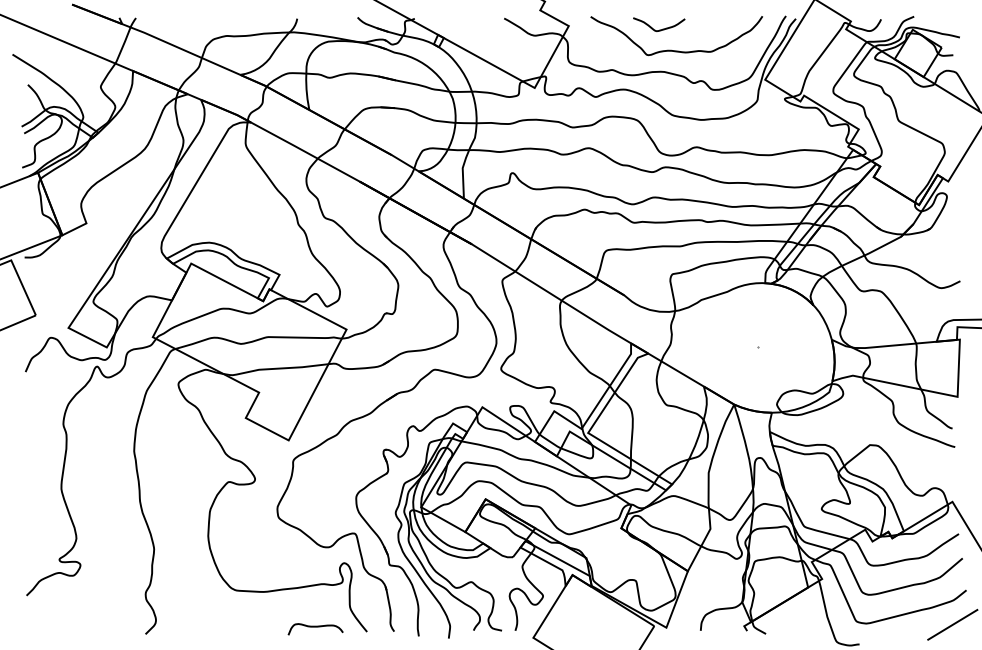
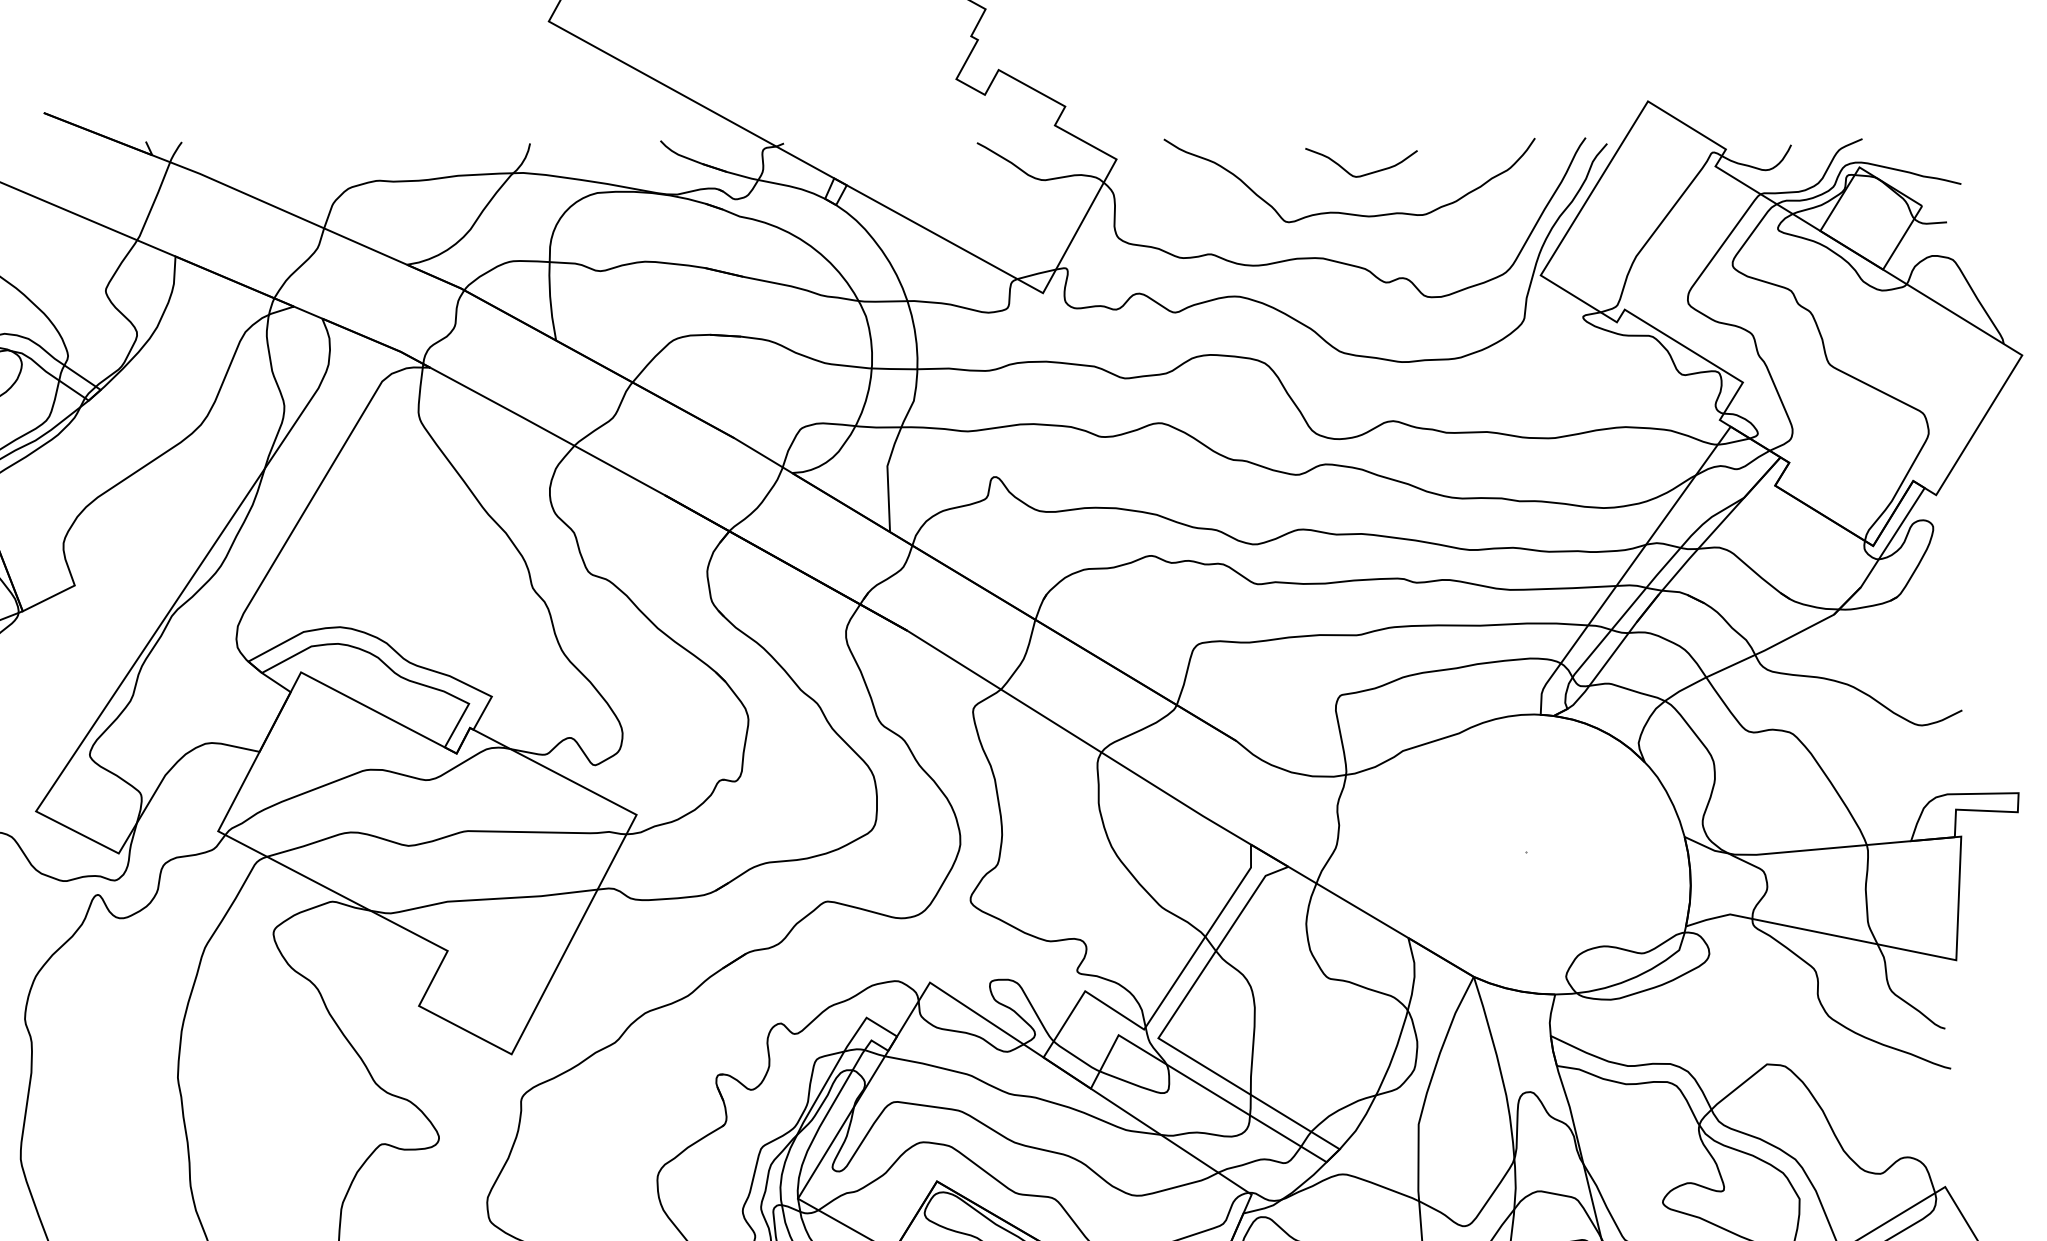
curve: (662, 28) -> (1368, 171), moved

